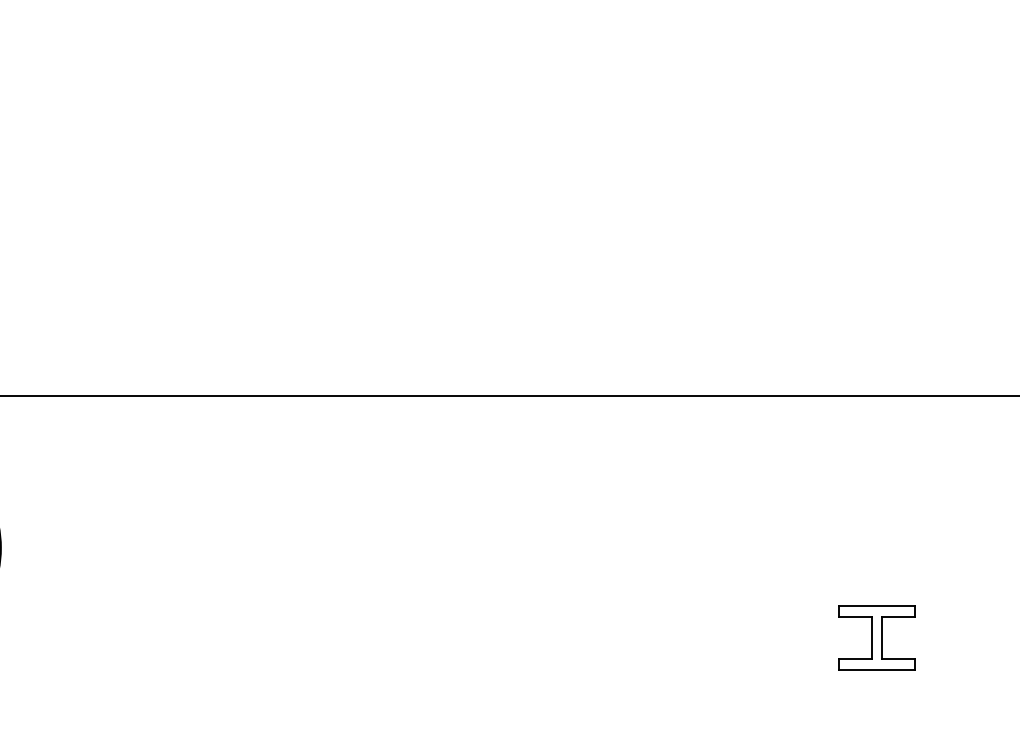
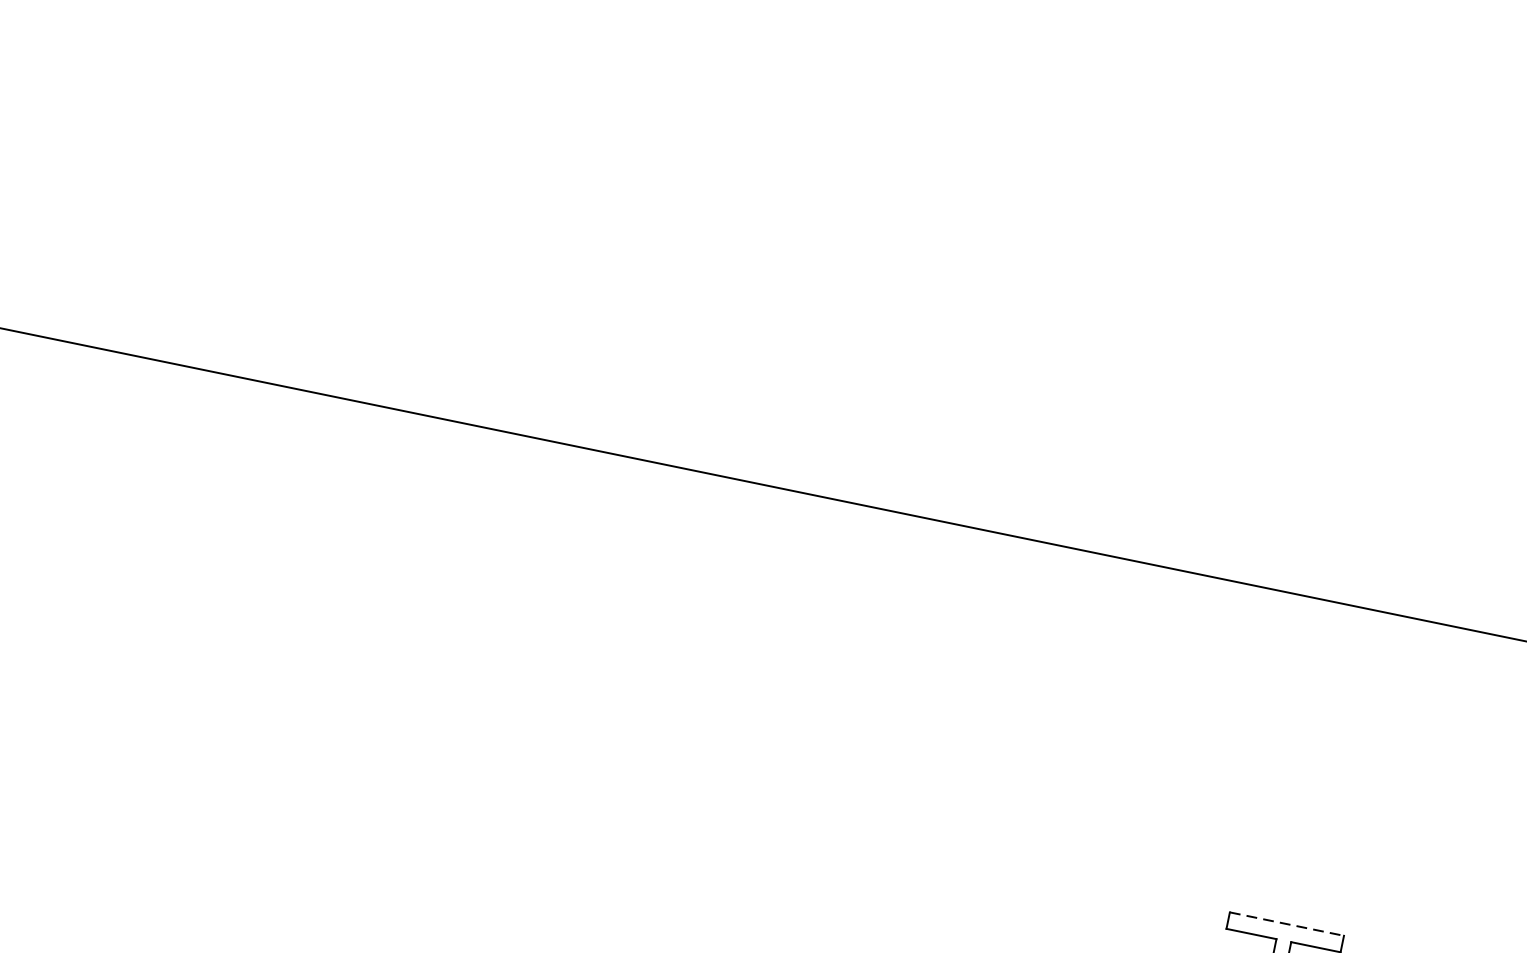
line: (876, 606) -> (1286, 924), solid -> dashed

